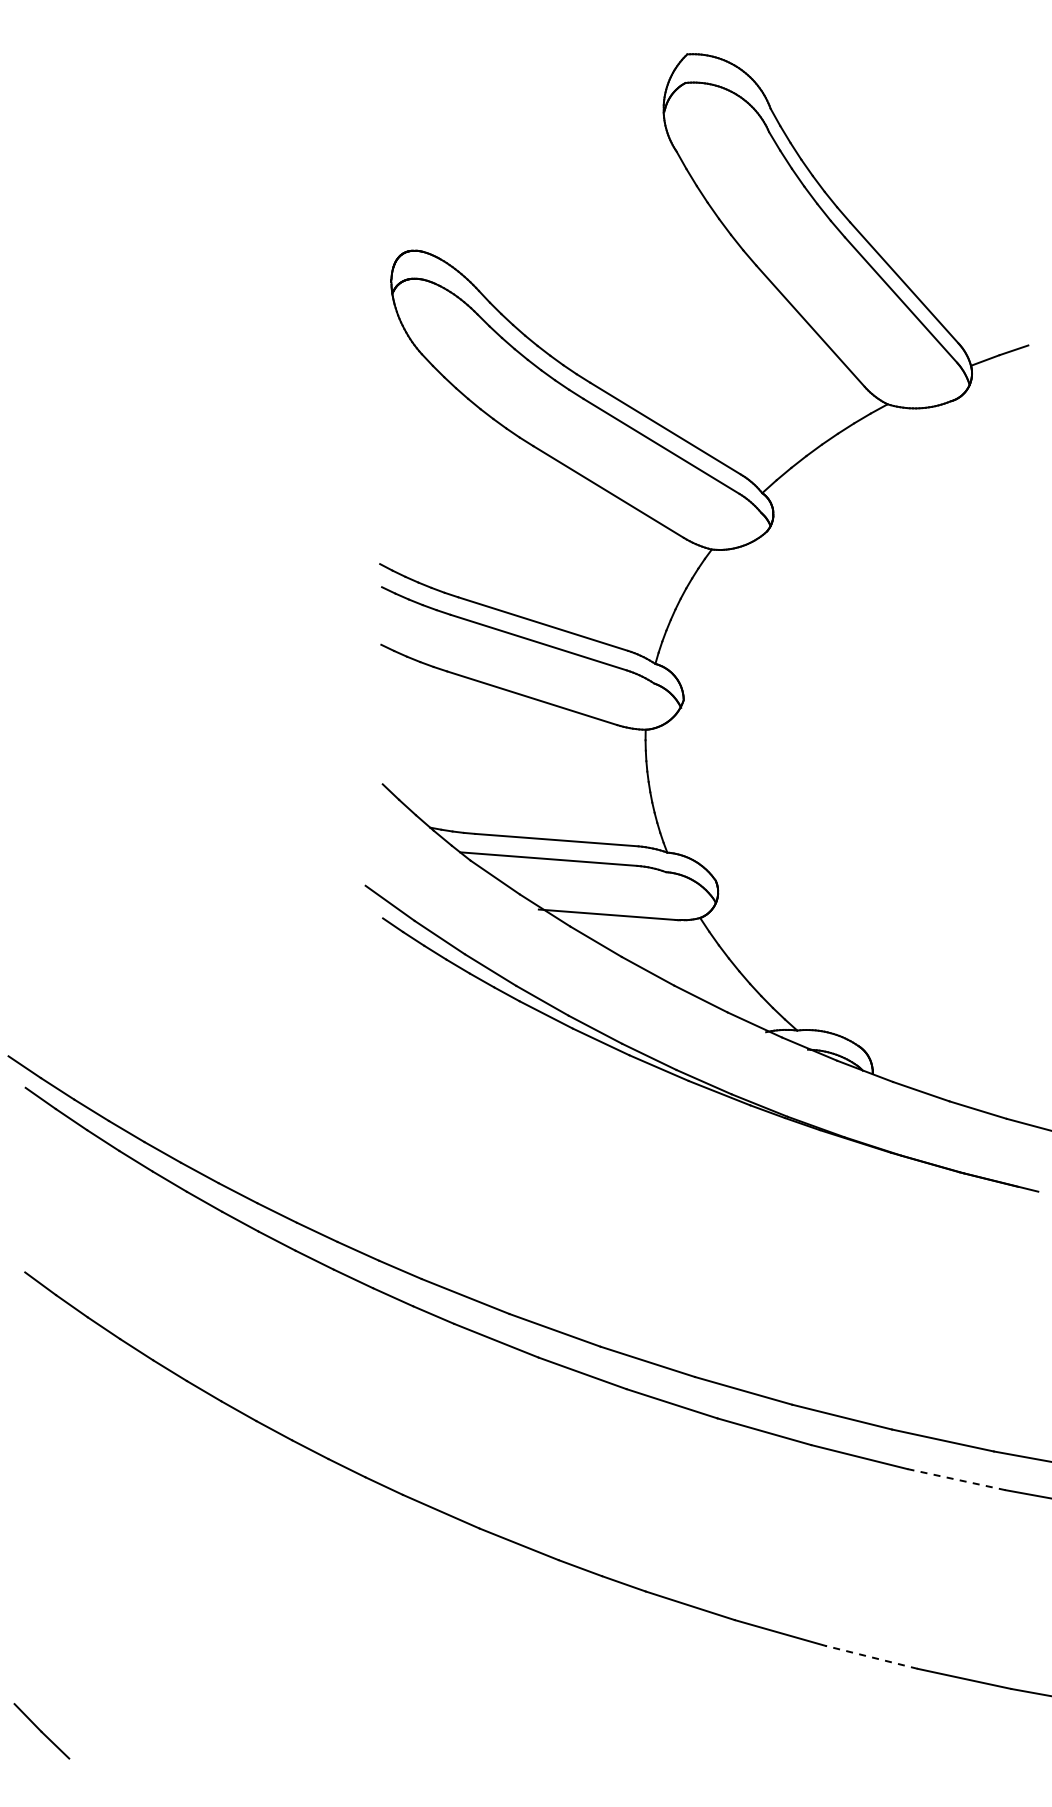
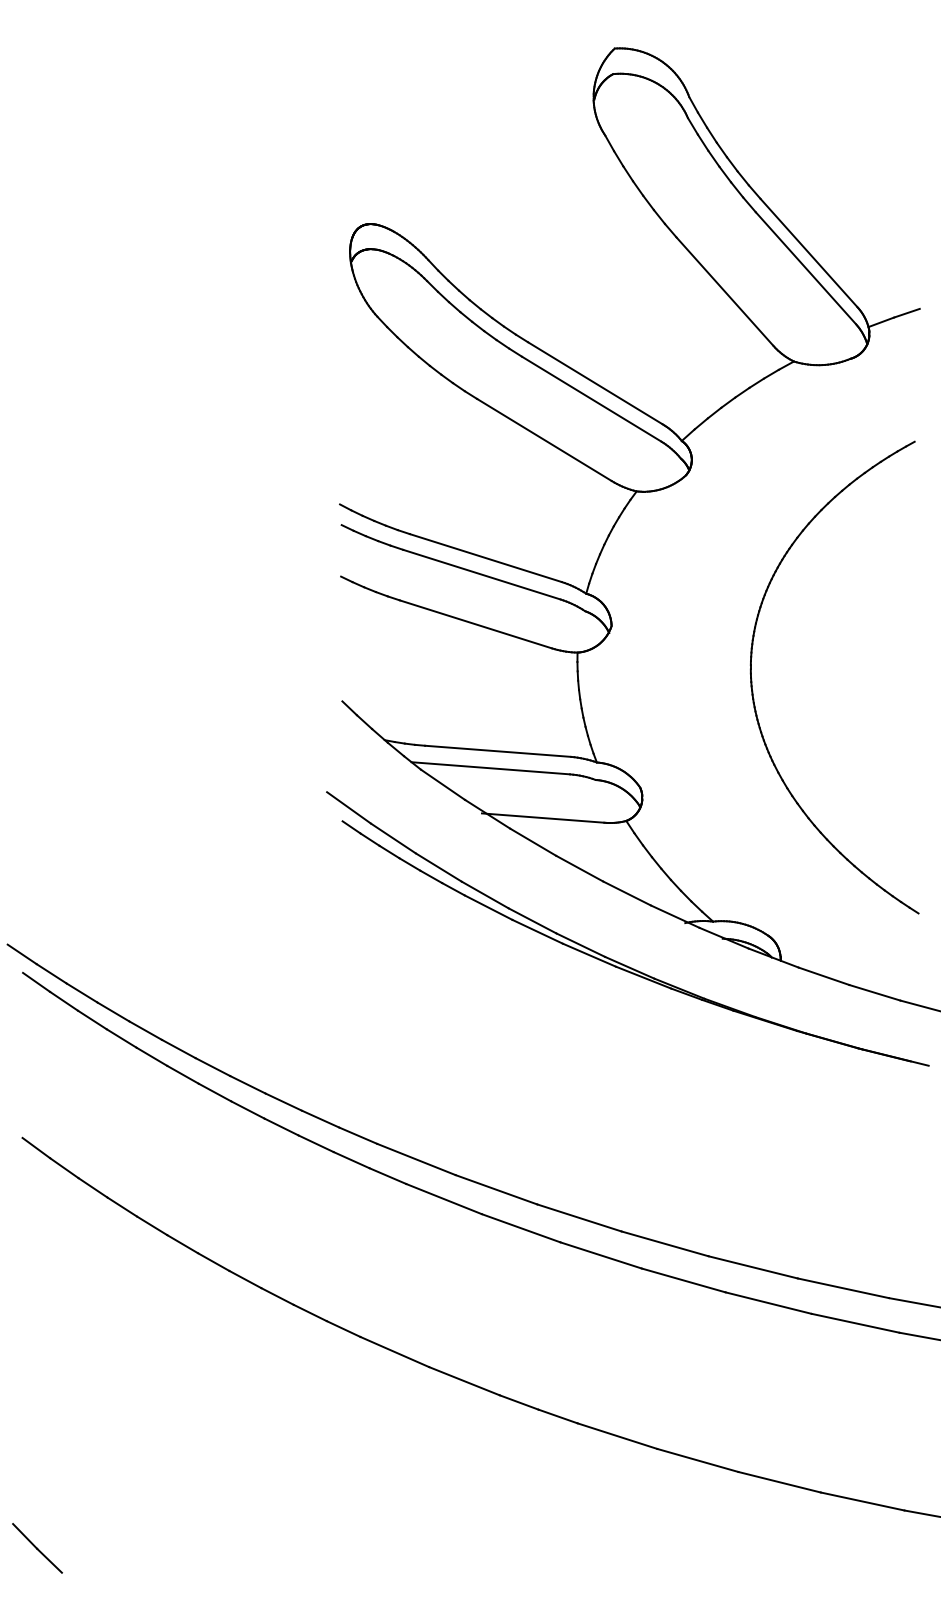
part: (841, 765) -> (752, 684), added
line: (956, 1479) -> (855, 1323), dashed -> solid
line: (871, 1657) -> (779, 1482), dashed -> solid

